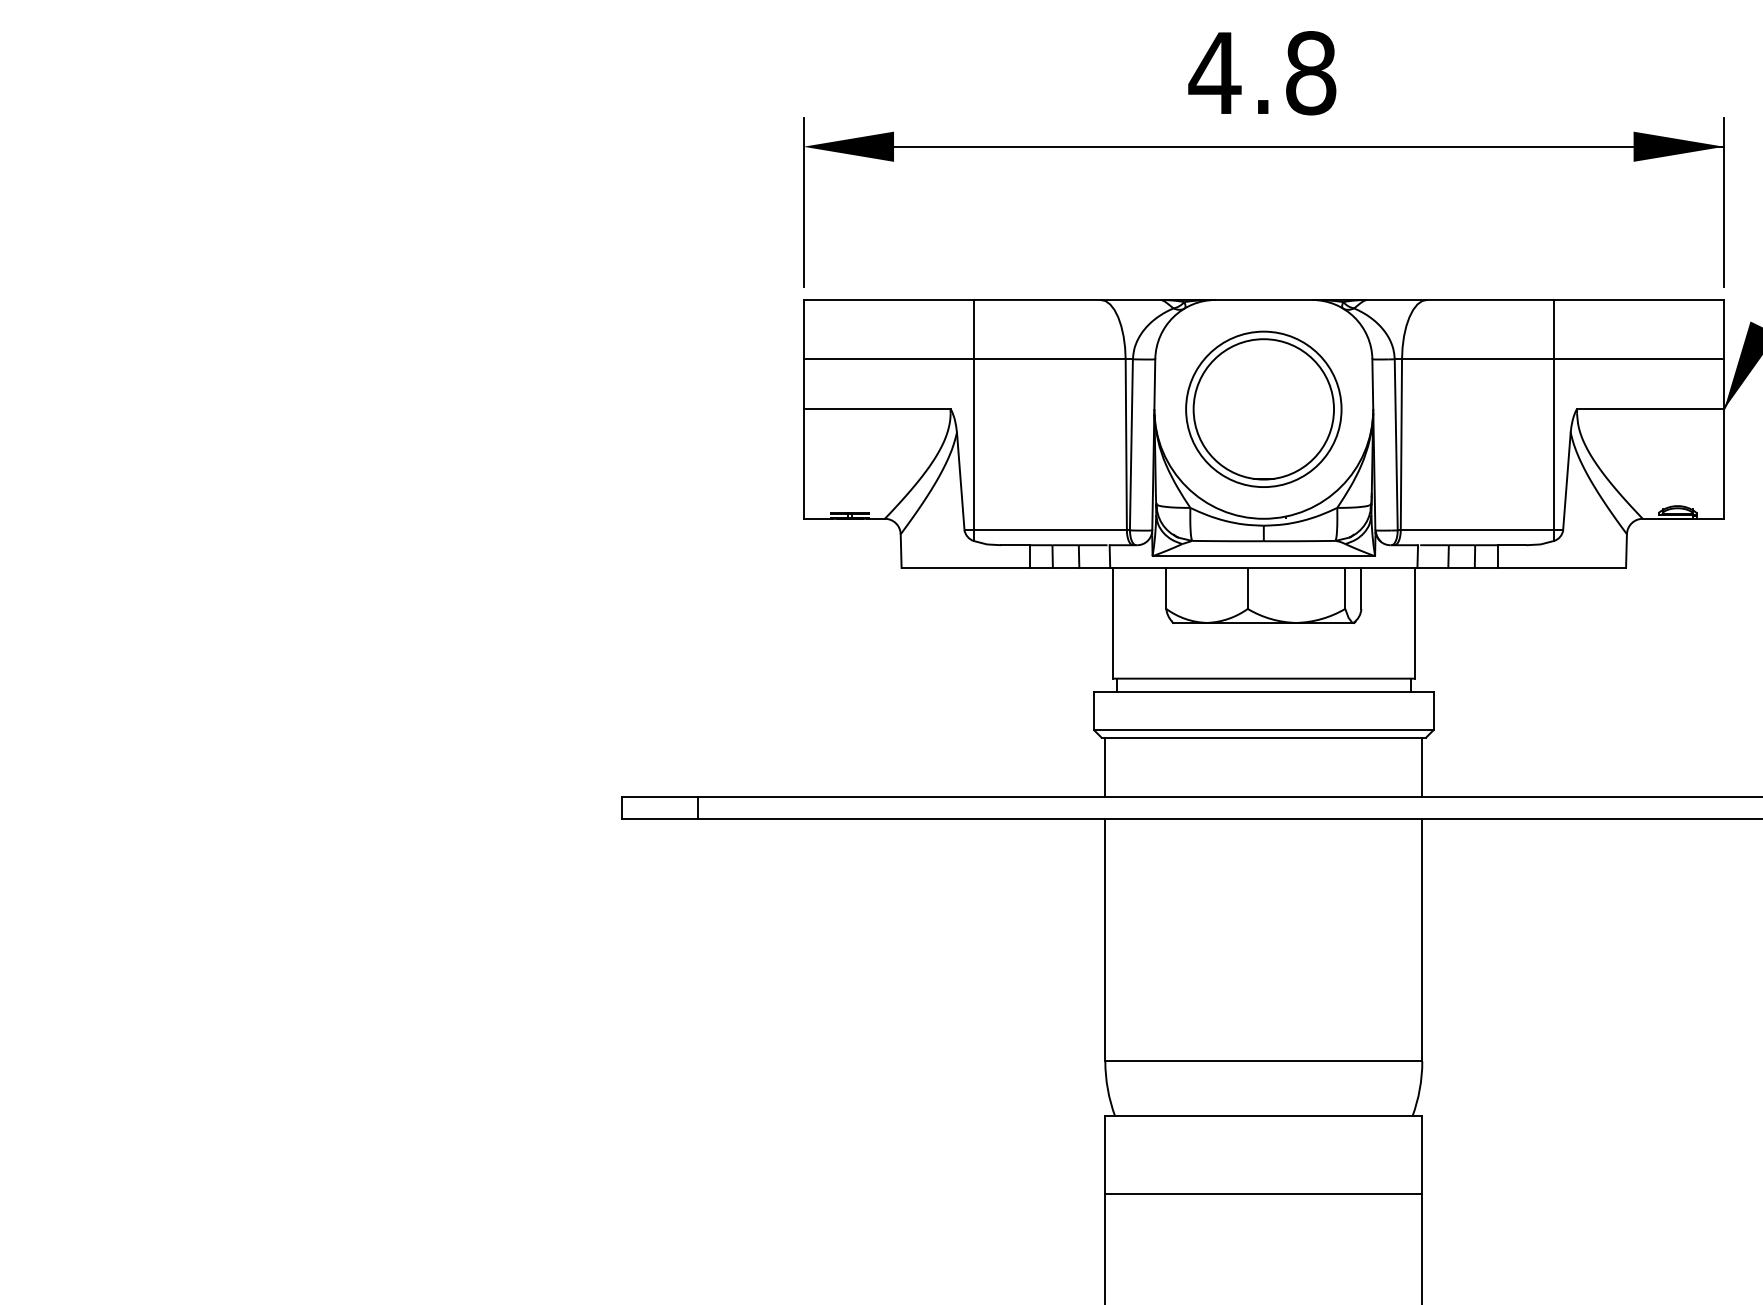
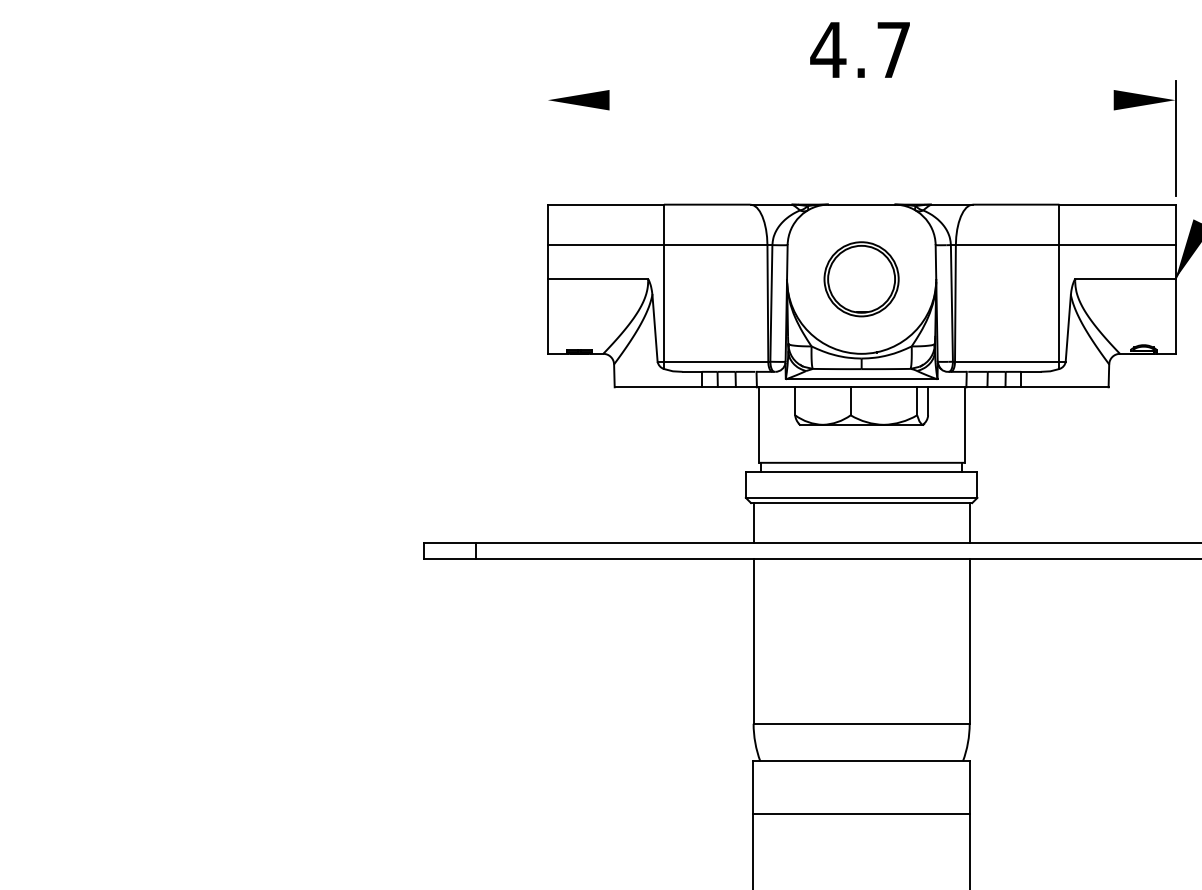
text: (1310, 72) -> (893, 49), 4.8 -> 4.7
line: (1309, 147) -> (892, 100), removed
line: (803, 201) -> (547, 137), removed
part: (1263, 409) -> (861, 279), size x0.7

